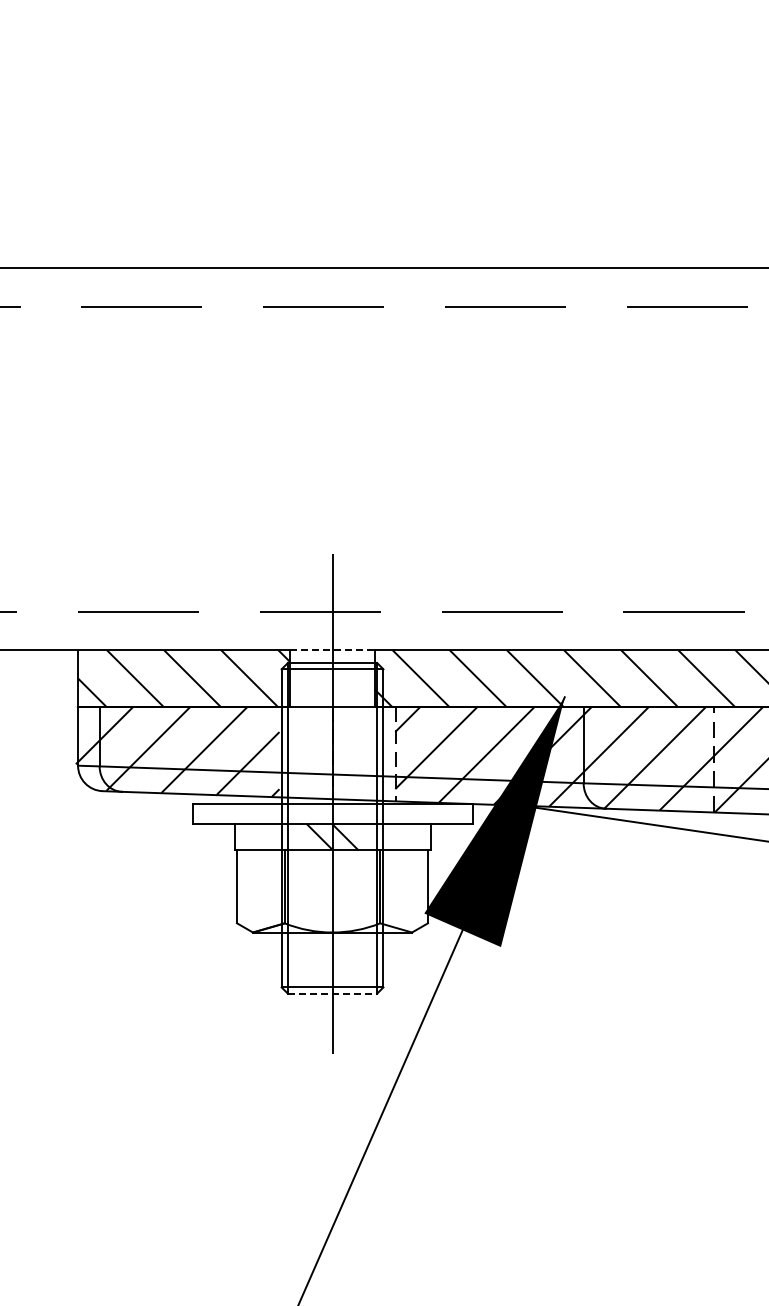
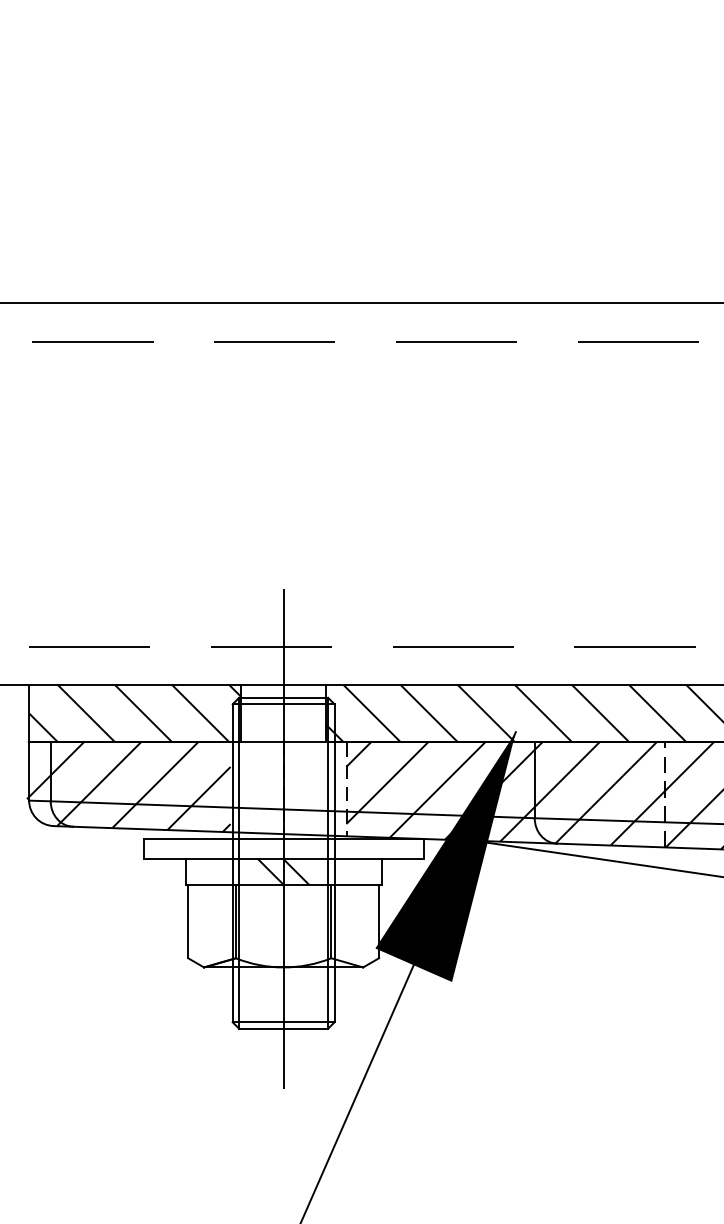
line: (333, 650) -> (284, 685), dashed -> solid
line: (332, 993) -> (283, 1028), dashed -> solid

